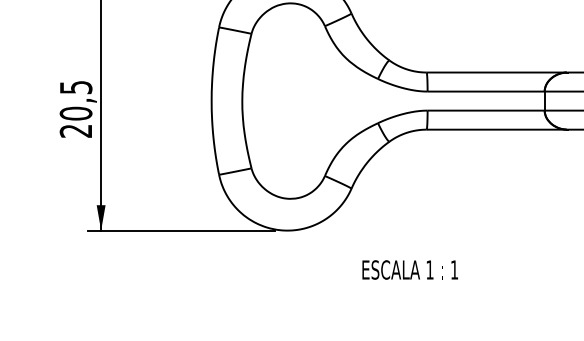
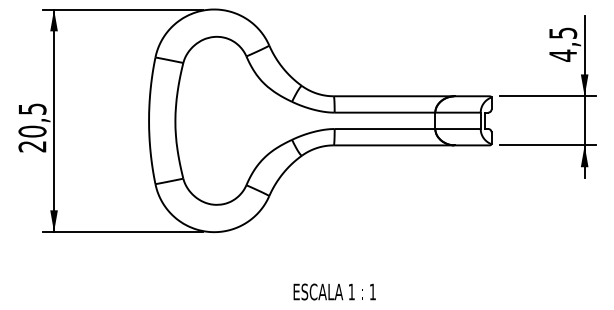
text: (409, 269) -> (334, 291), moved

